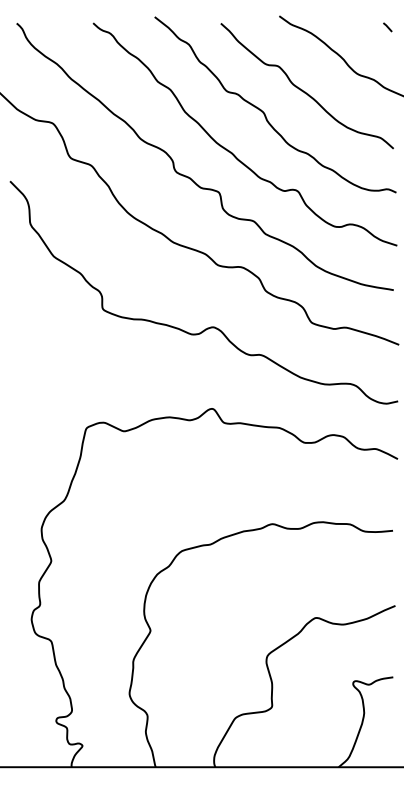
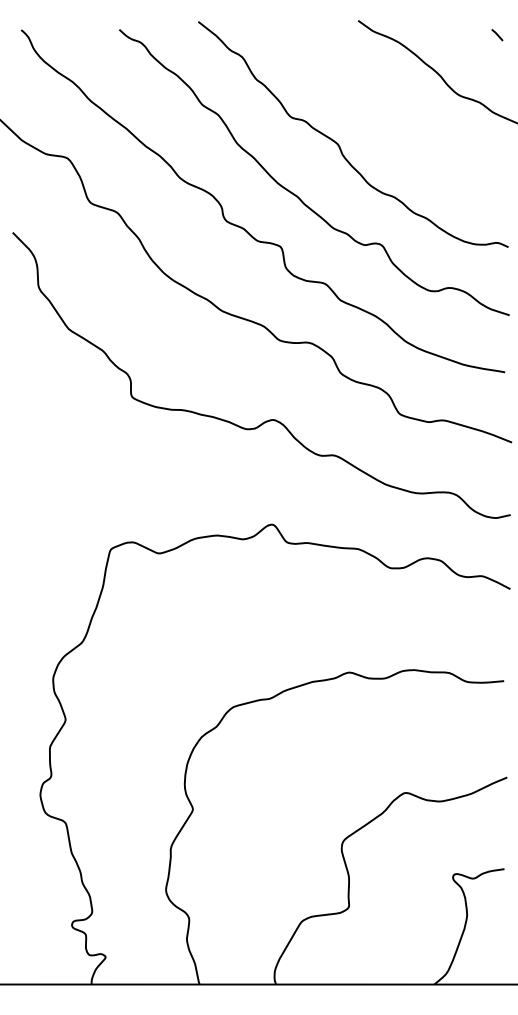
curve: (302, 89) -> (387, 114), removed

